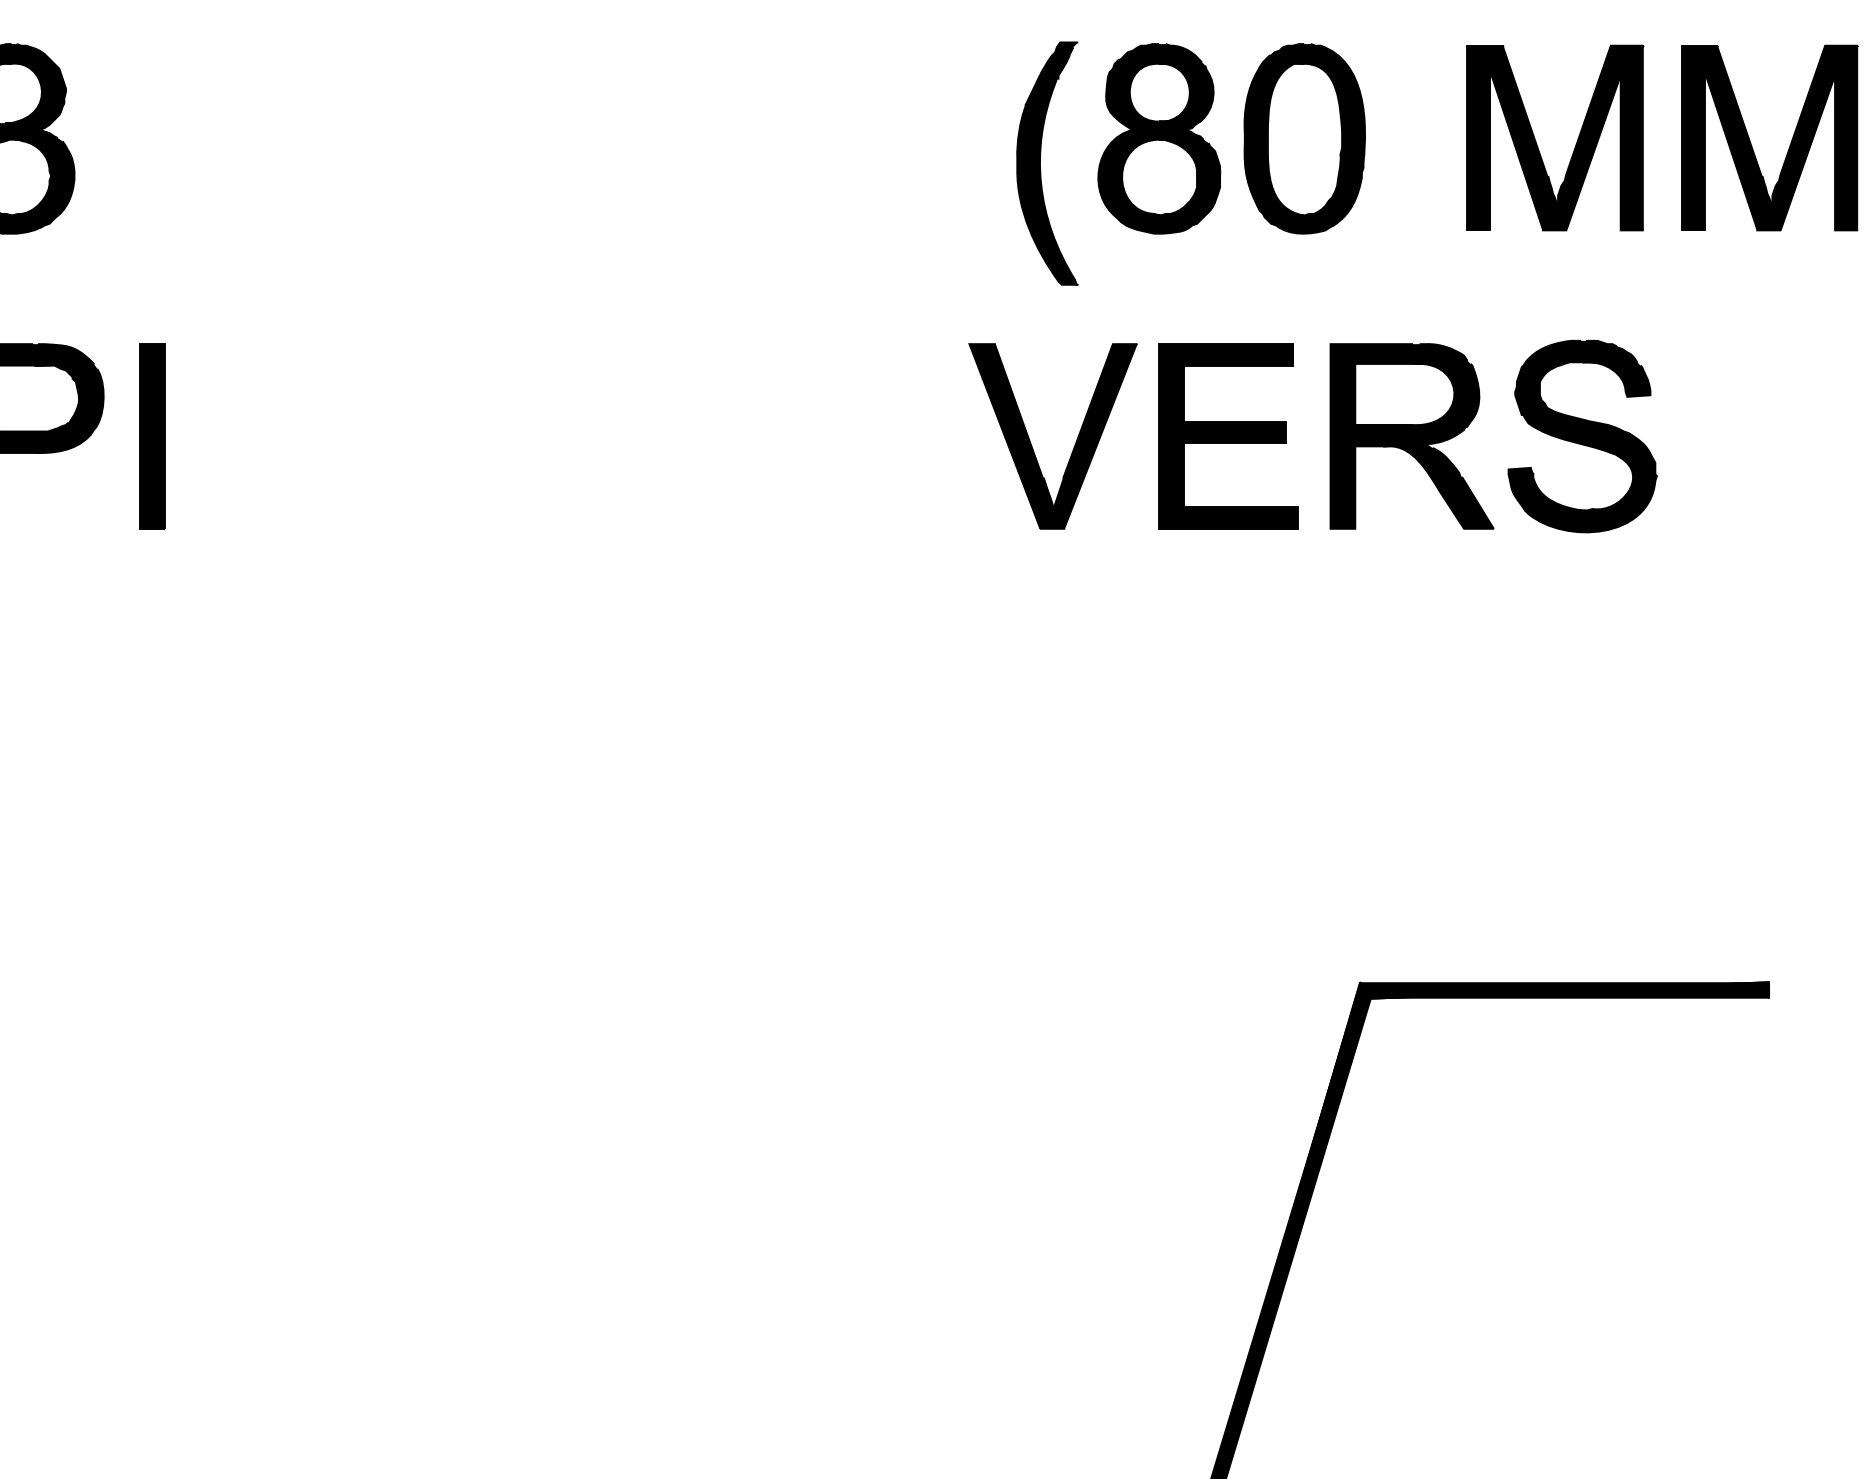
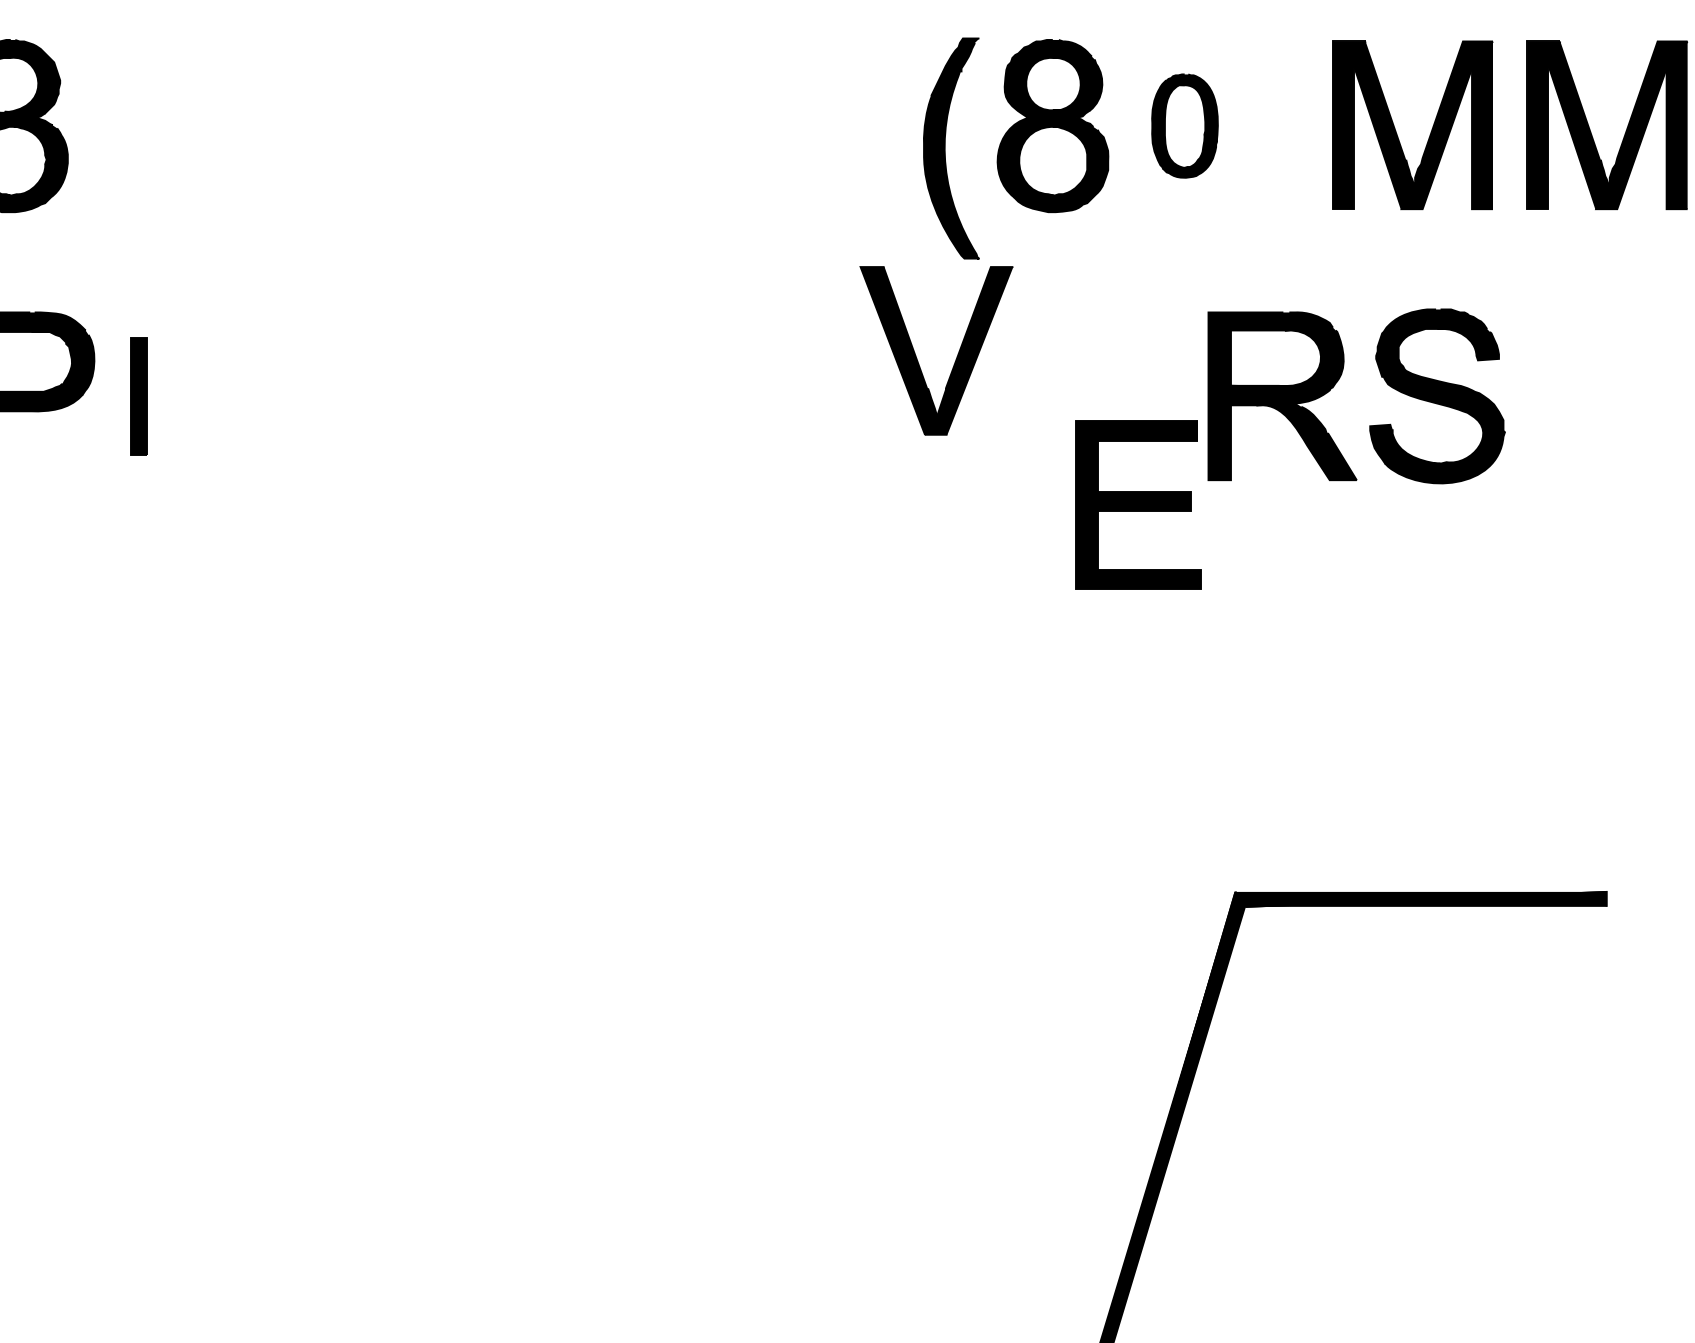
part: (1304, 138) -> (1184, 125), size x0.6
part: (152, 436) -> (138, 396), size x0.7
part: (1228, 436) -> (1138, 505), moved
part: (1032, 445) -> (917, 359), moved

